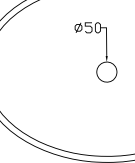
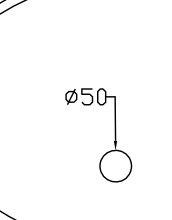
part: (105, 56) -> (113, 141), moved

